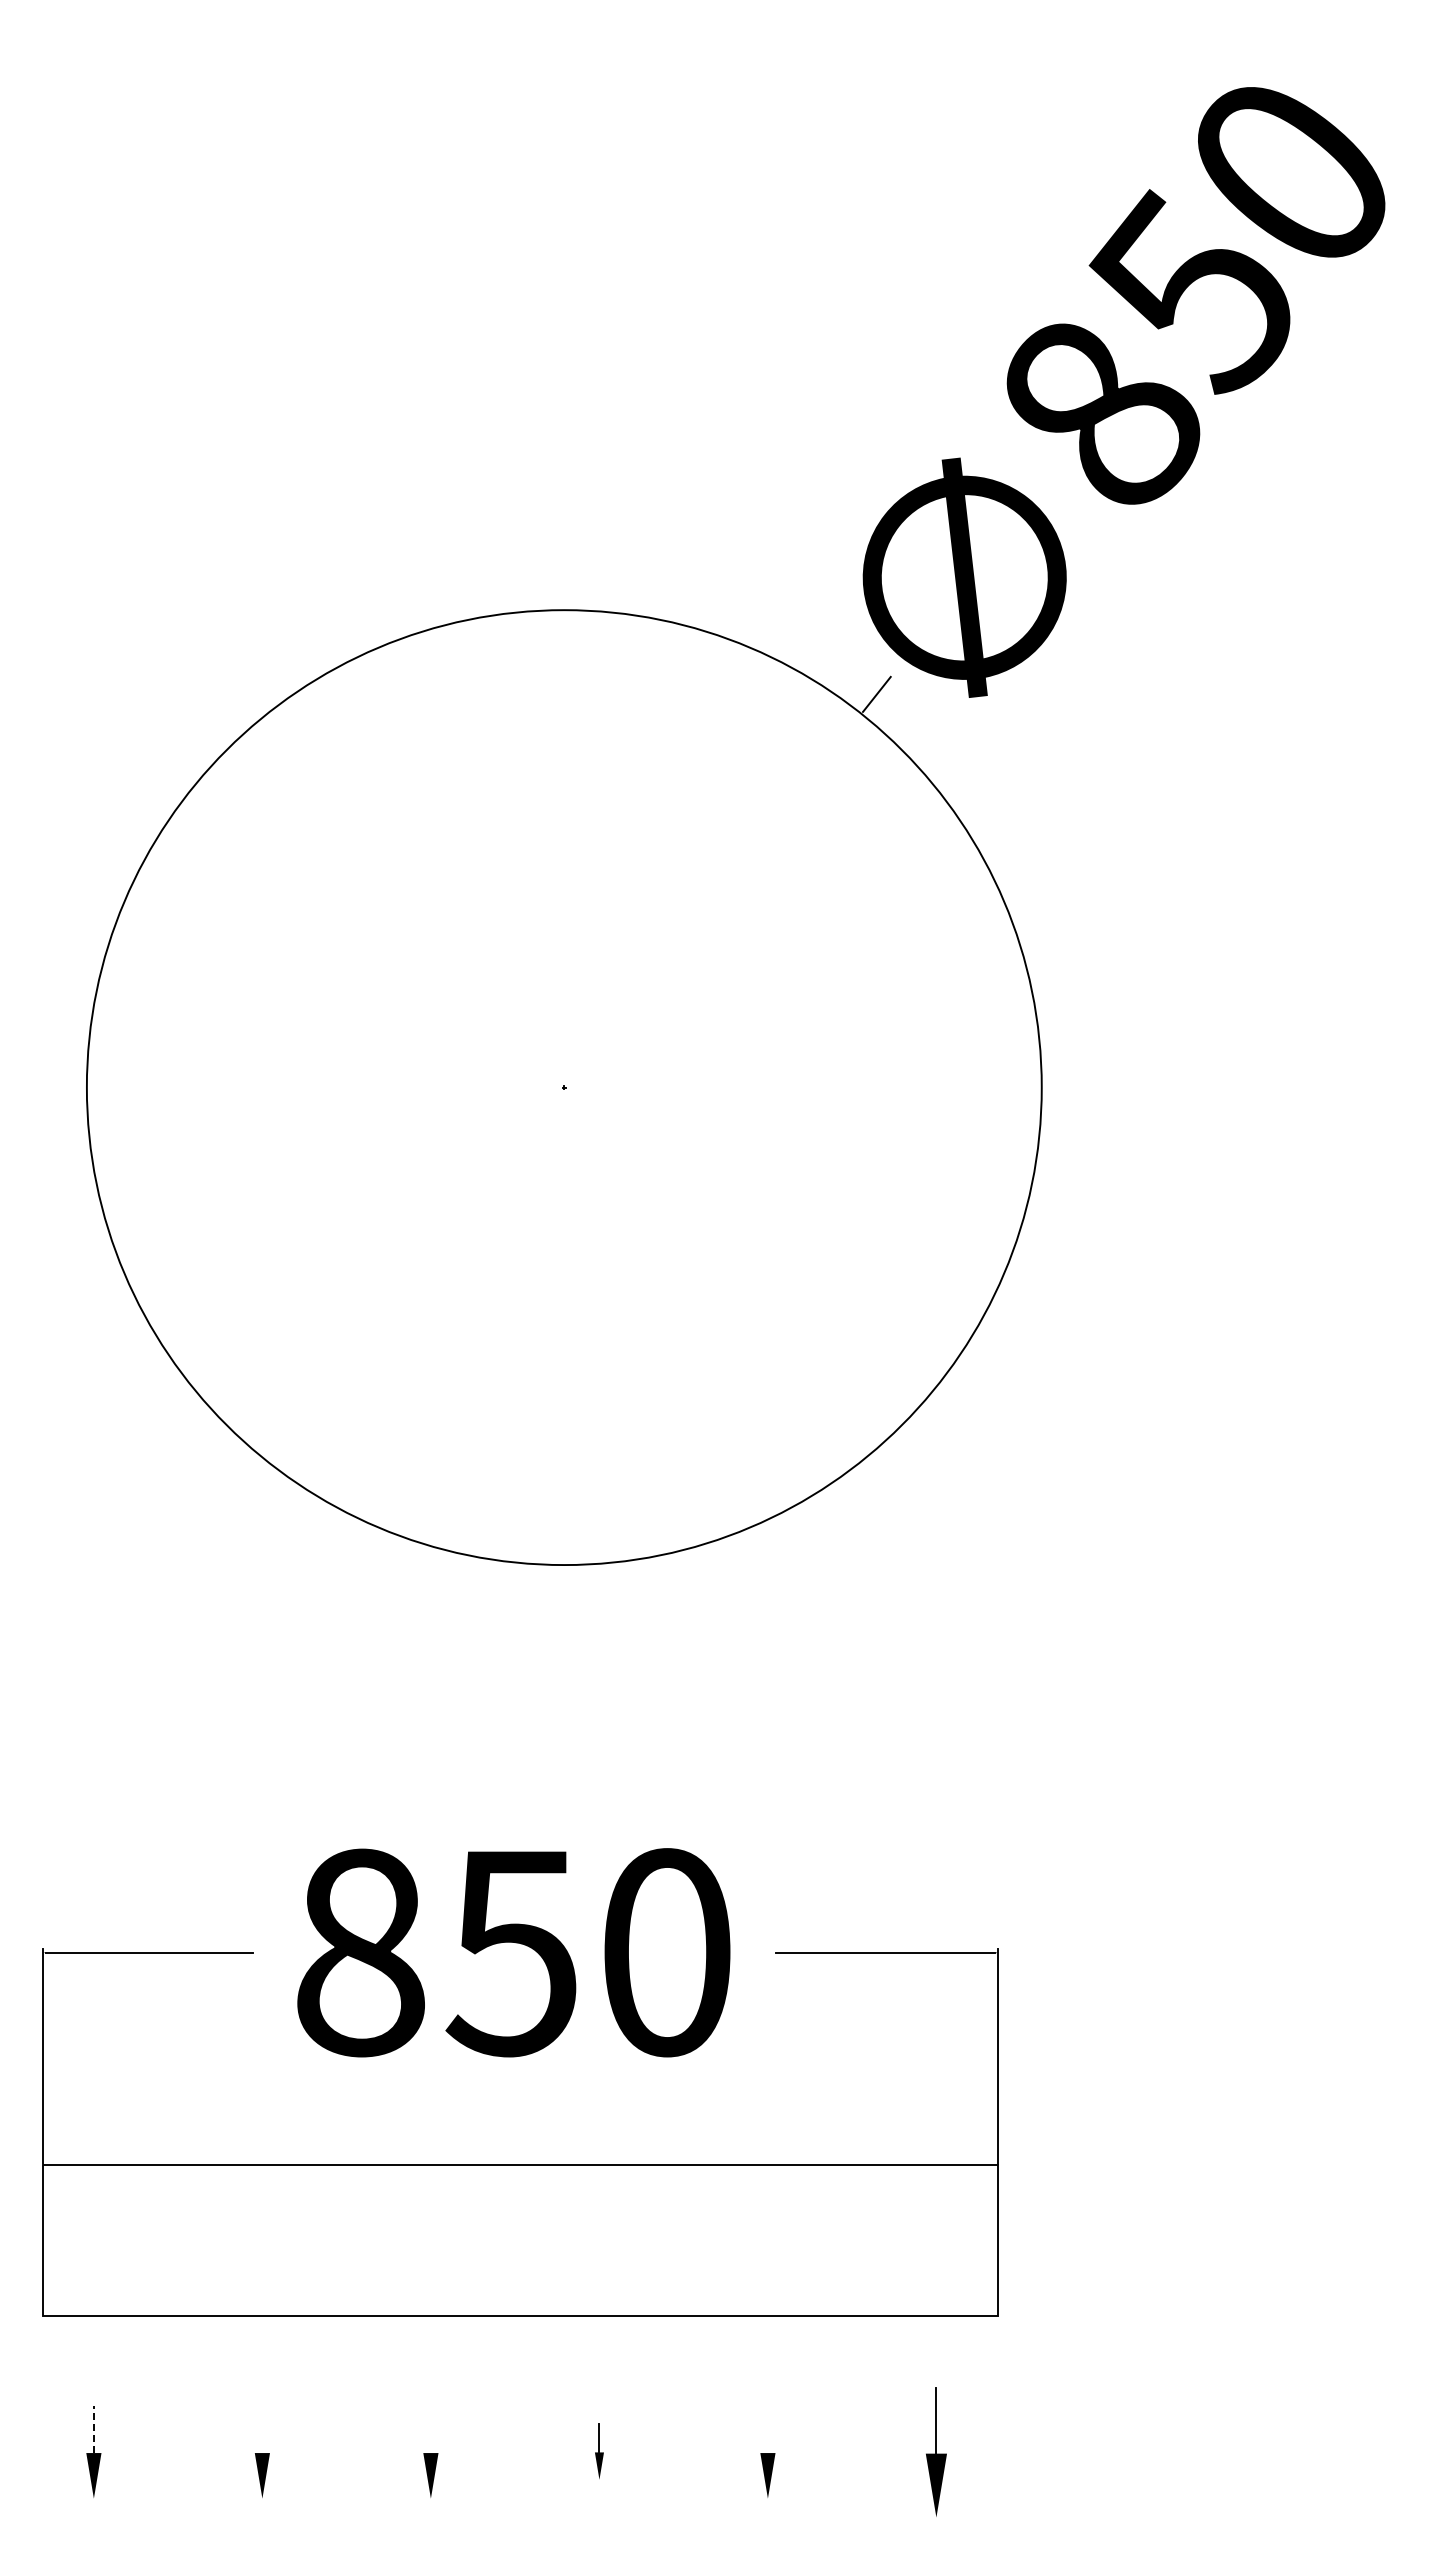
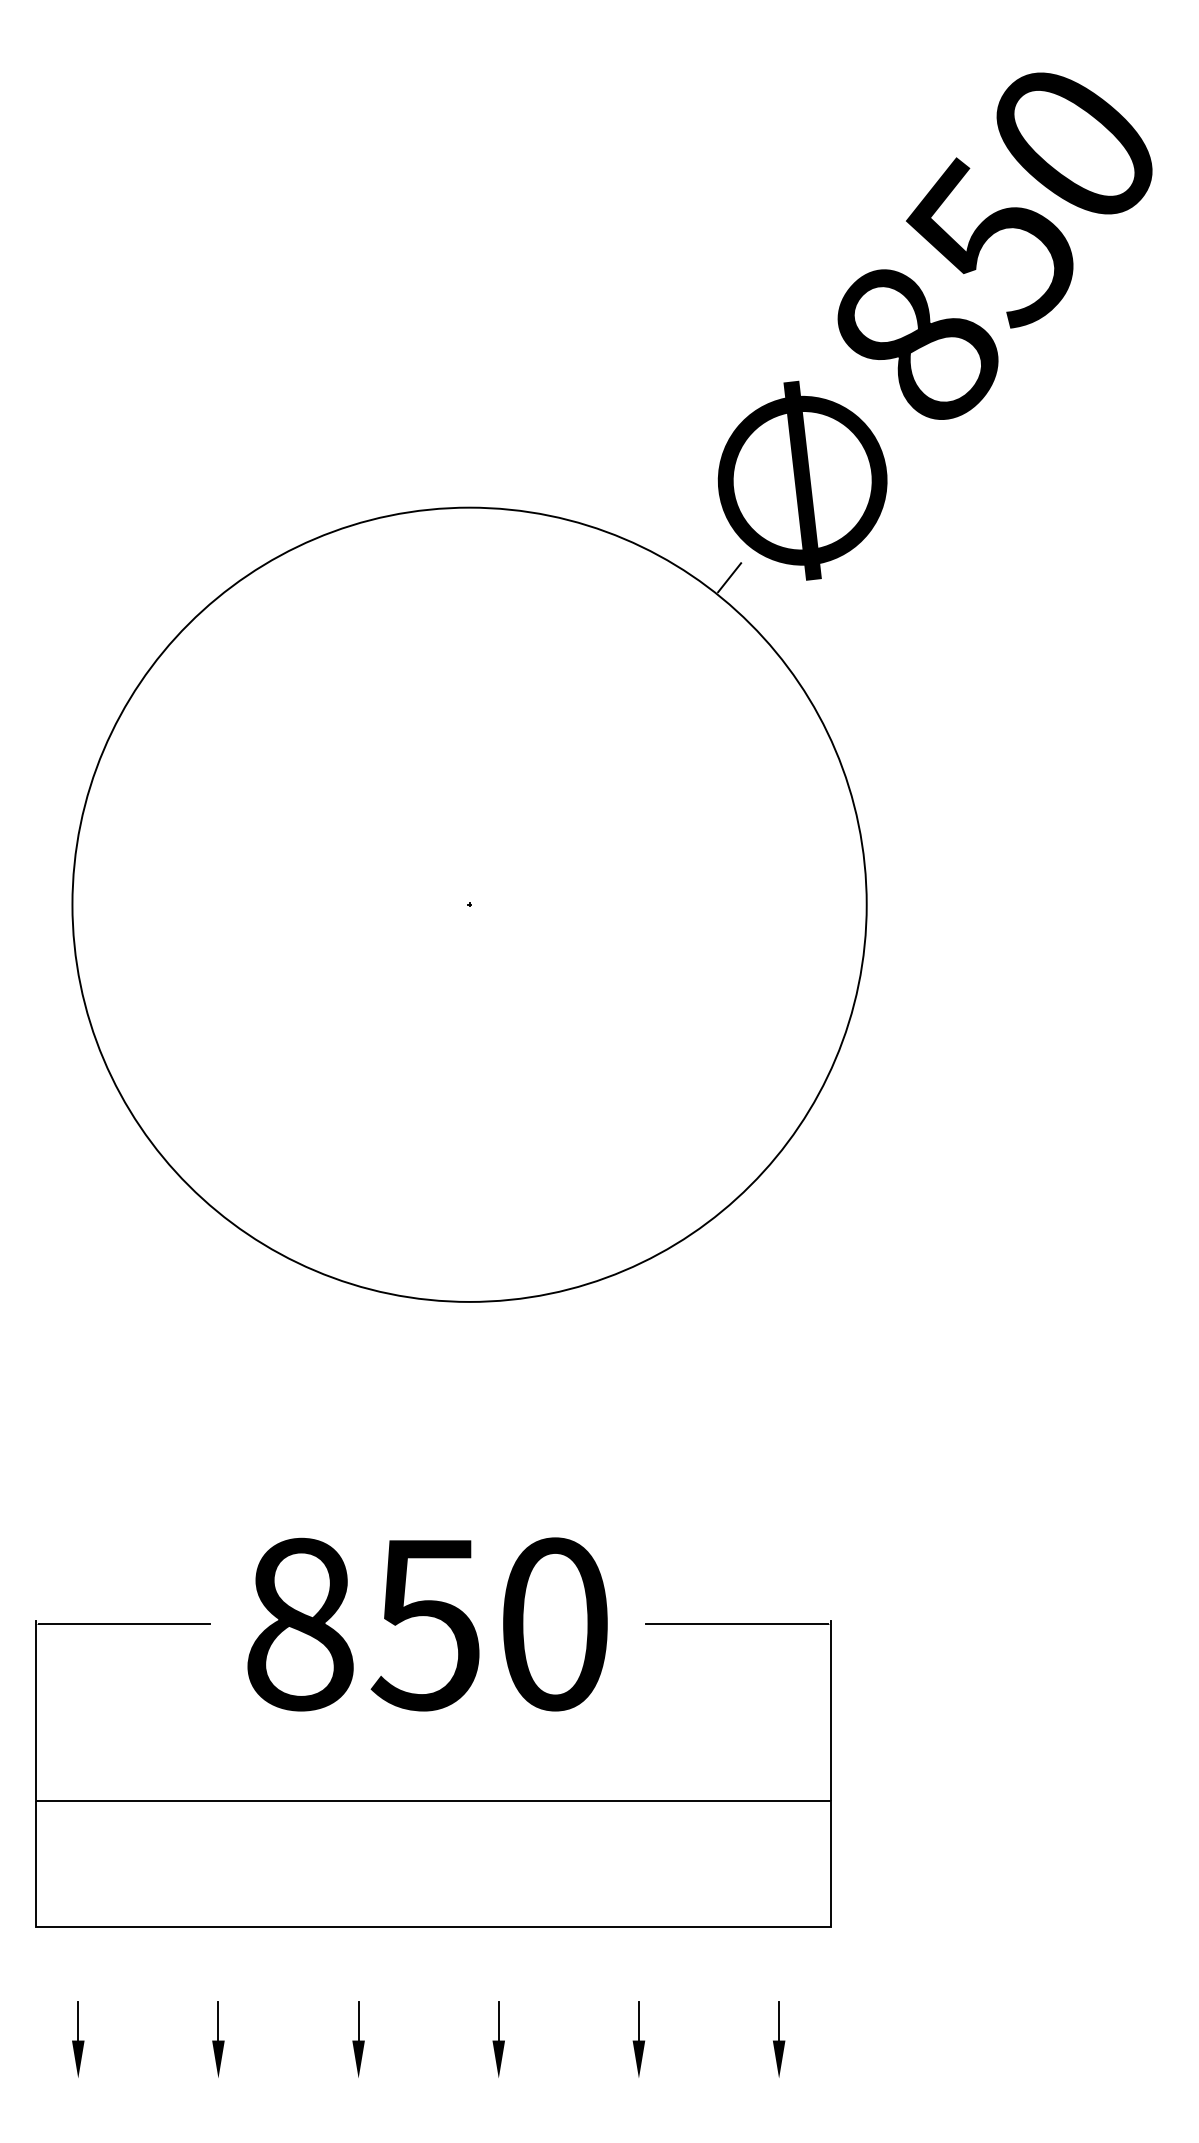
line: (93, 2429) -> (77, 2020), dashed -> solid
line: (262, 2429) -> (218, 2020), added
line: (430, 2429) -> (358, 2020), added
line: (767, 2429) -> (638, 2020), added
part: (599, 2451) -> (498, 2039), size x1.67
part: (936, 2451) -> (779, 2039), size x0.71

